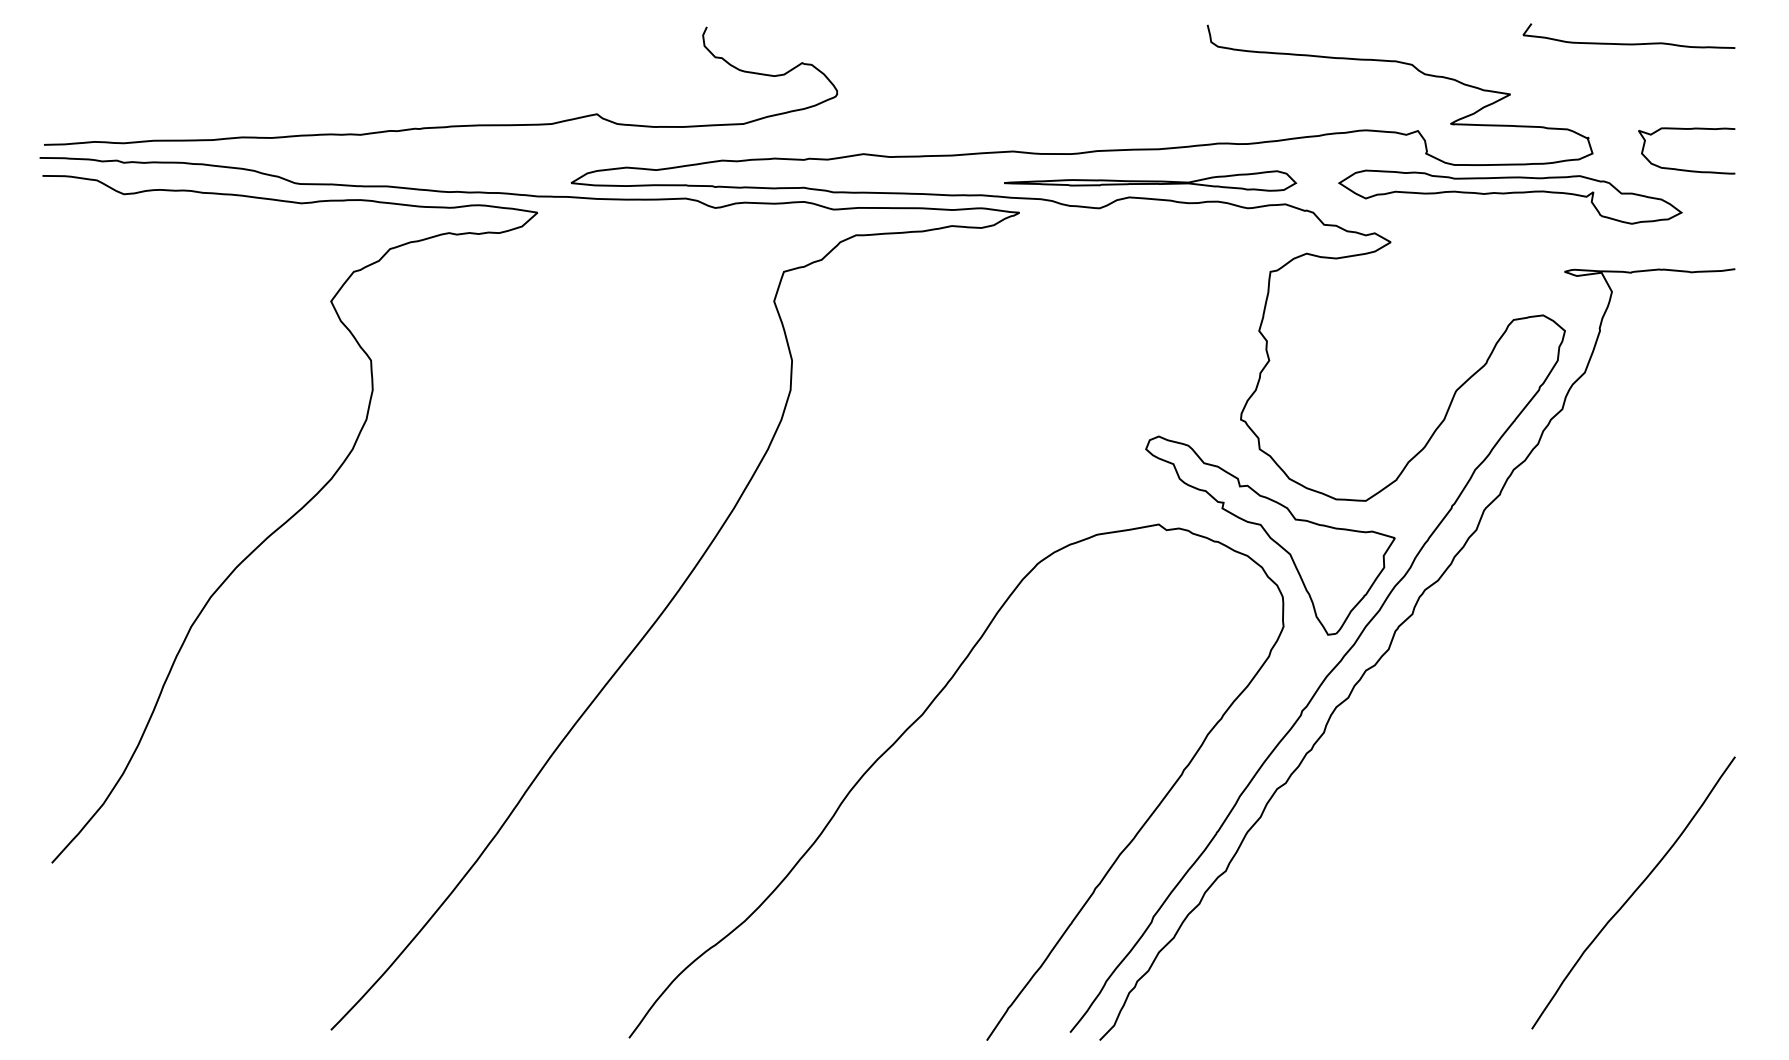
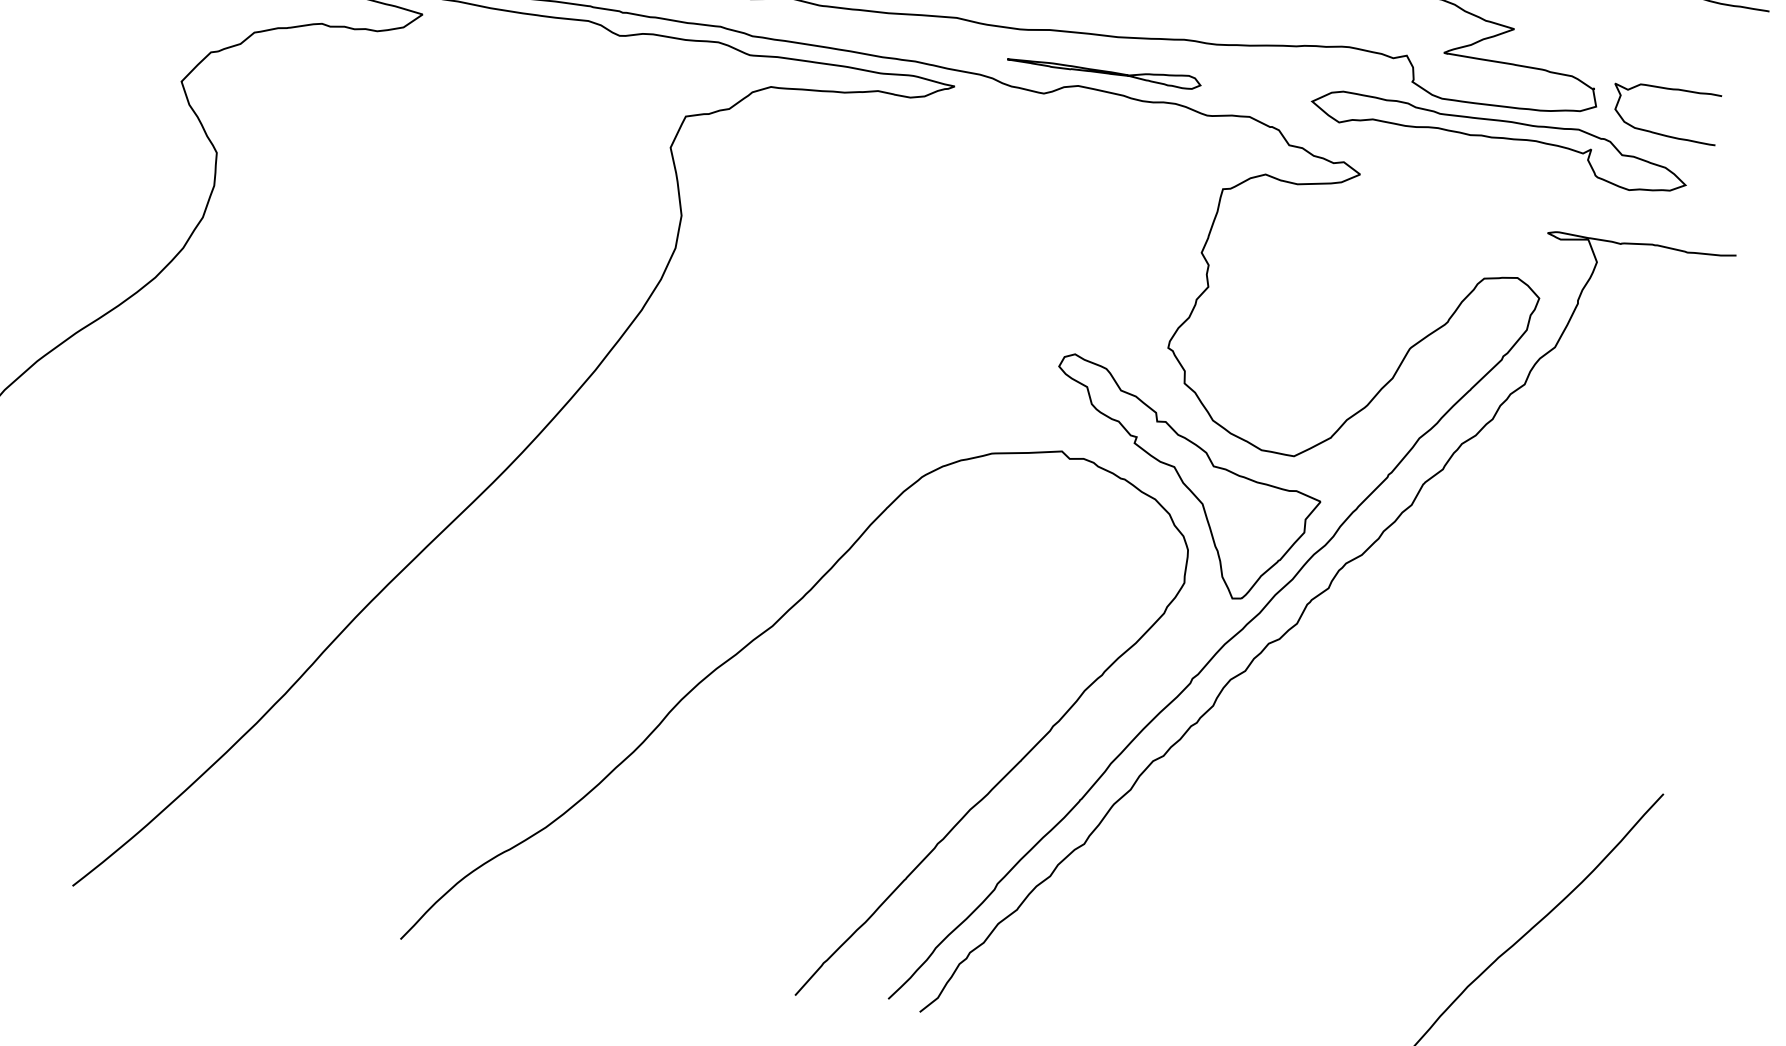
curve: (1686, 169) -> (1662, 133), moved
part: (1150, 180) -> (1104, 70), size x0.6

